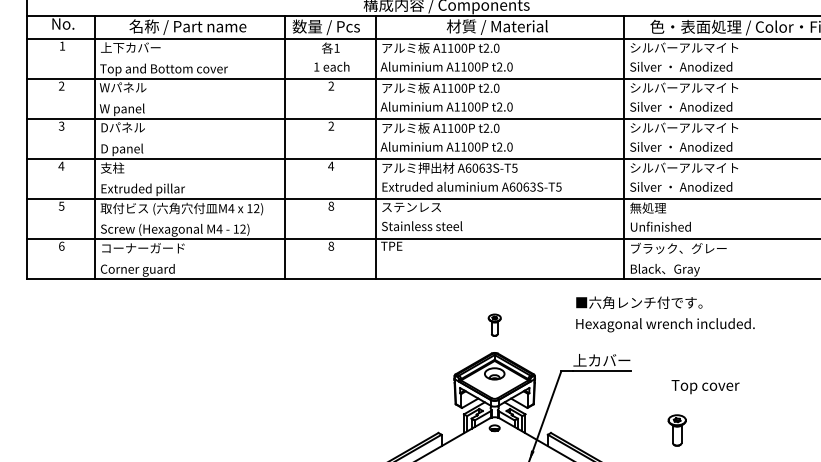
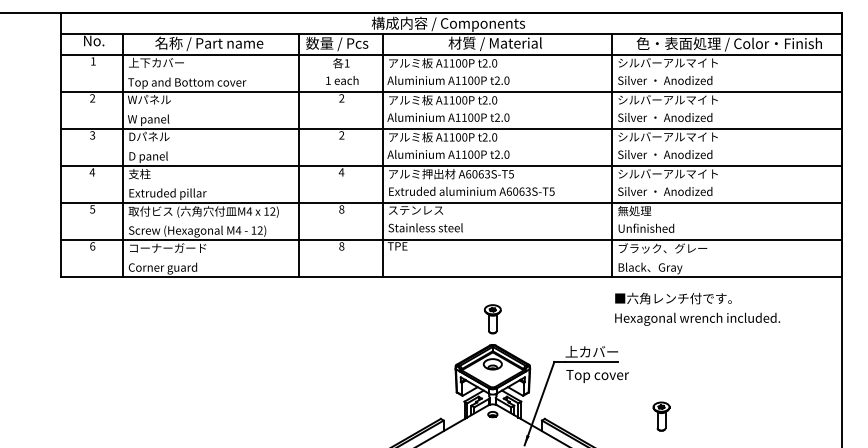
text: (665, 313) -> (697, 308), moved
part: (494, 325) -> (492, 319), size x1.43
text: (705, 387) -> (597, 376), moved

